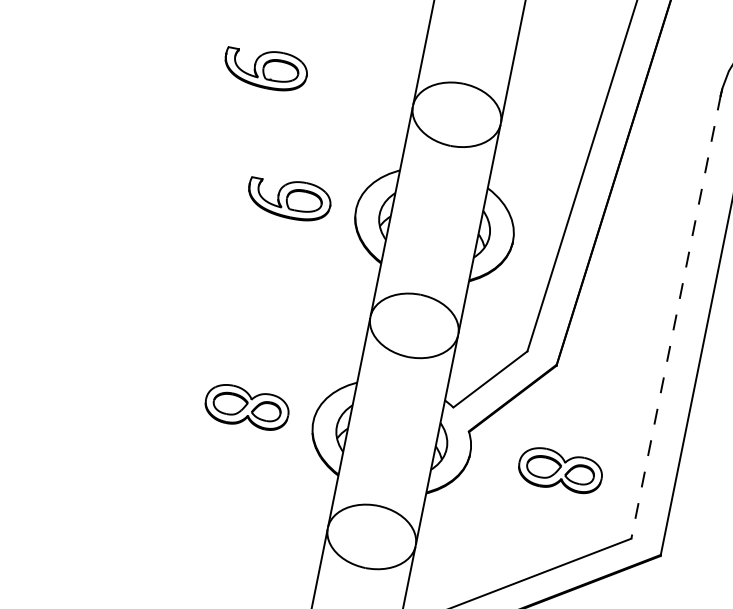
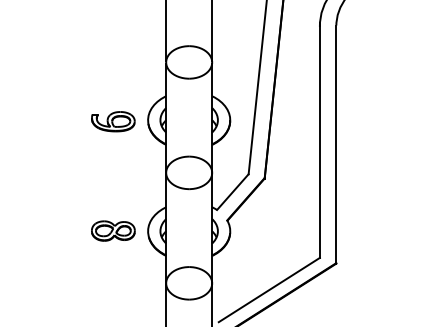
part: (266, 68) -> (88, 58), removed
line: (675, 318) -> (319, 142), dashed -> solid
part: (560, 469) -> (277, 230), removed

